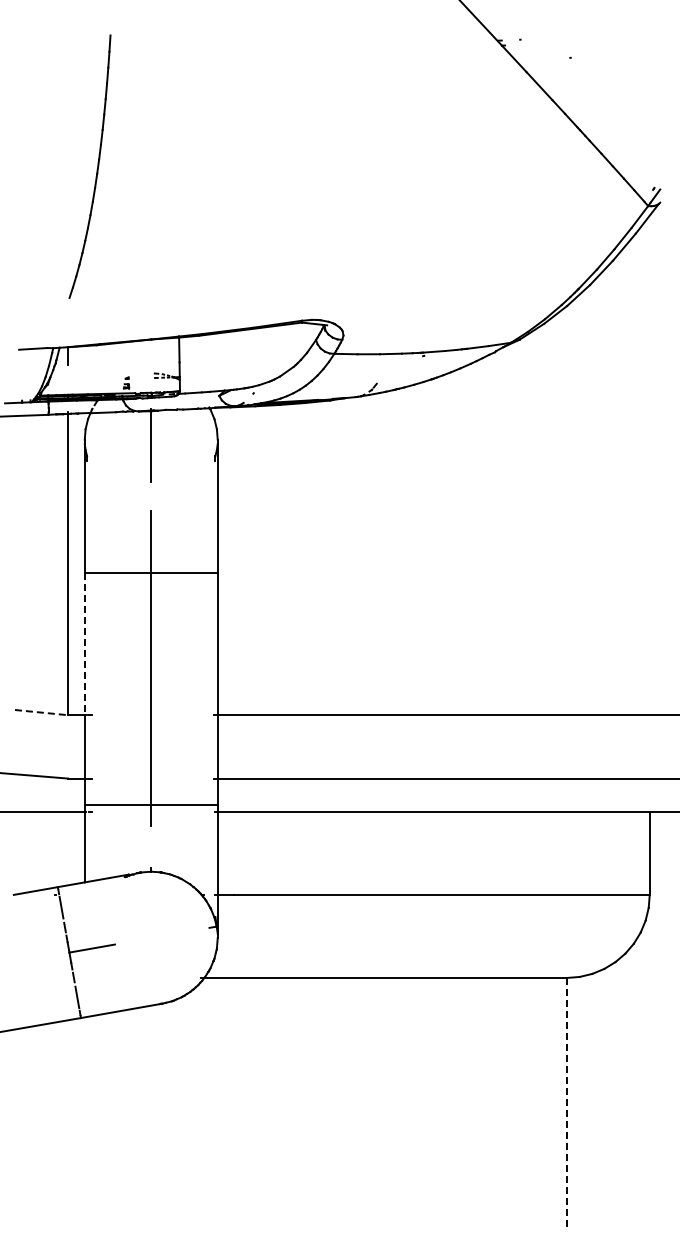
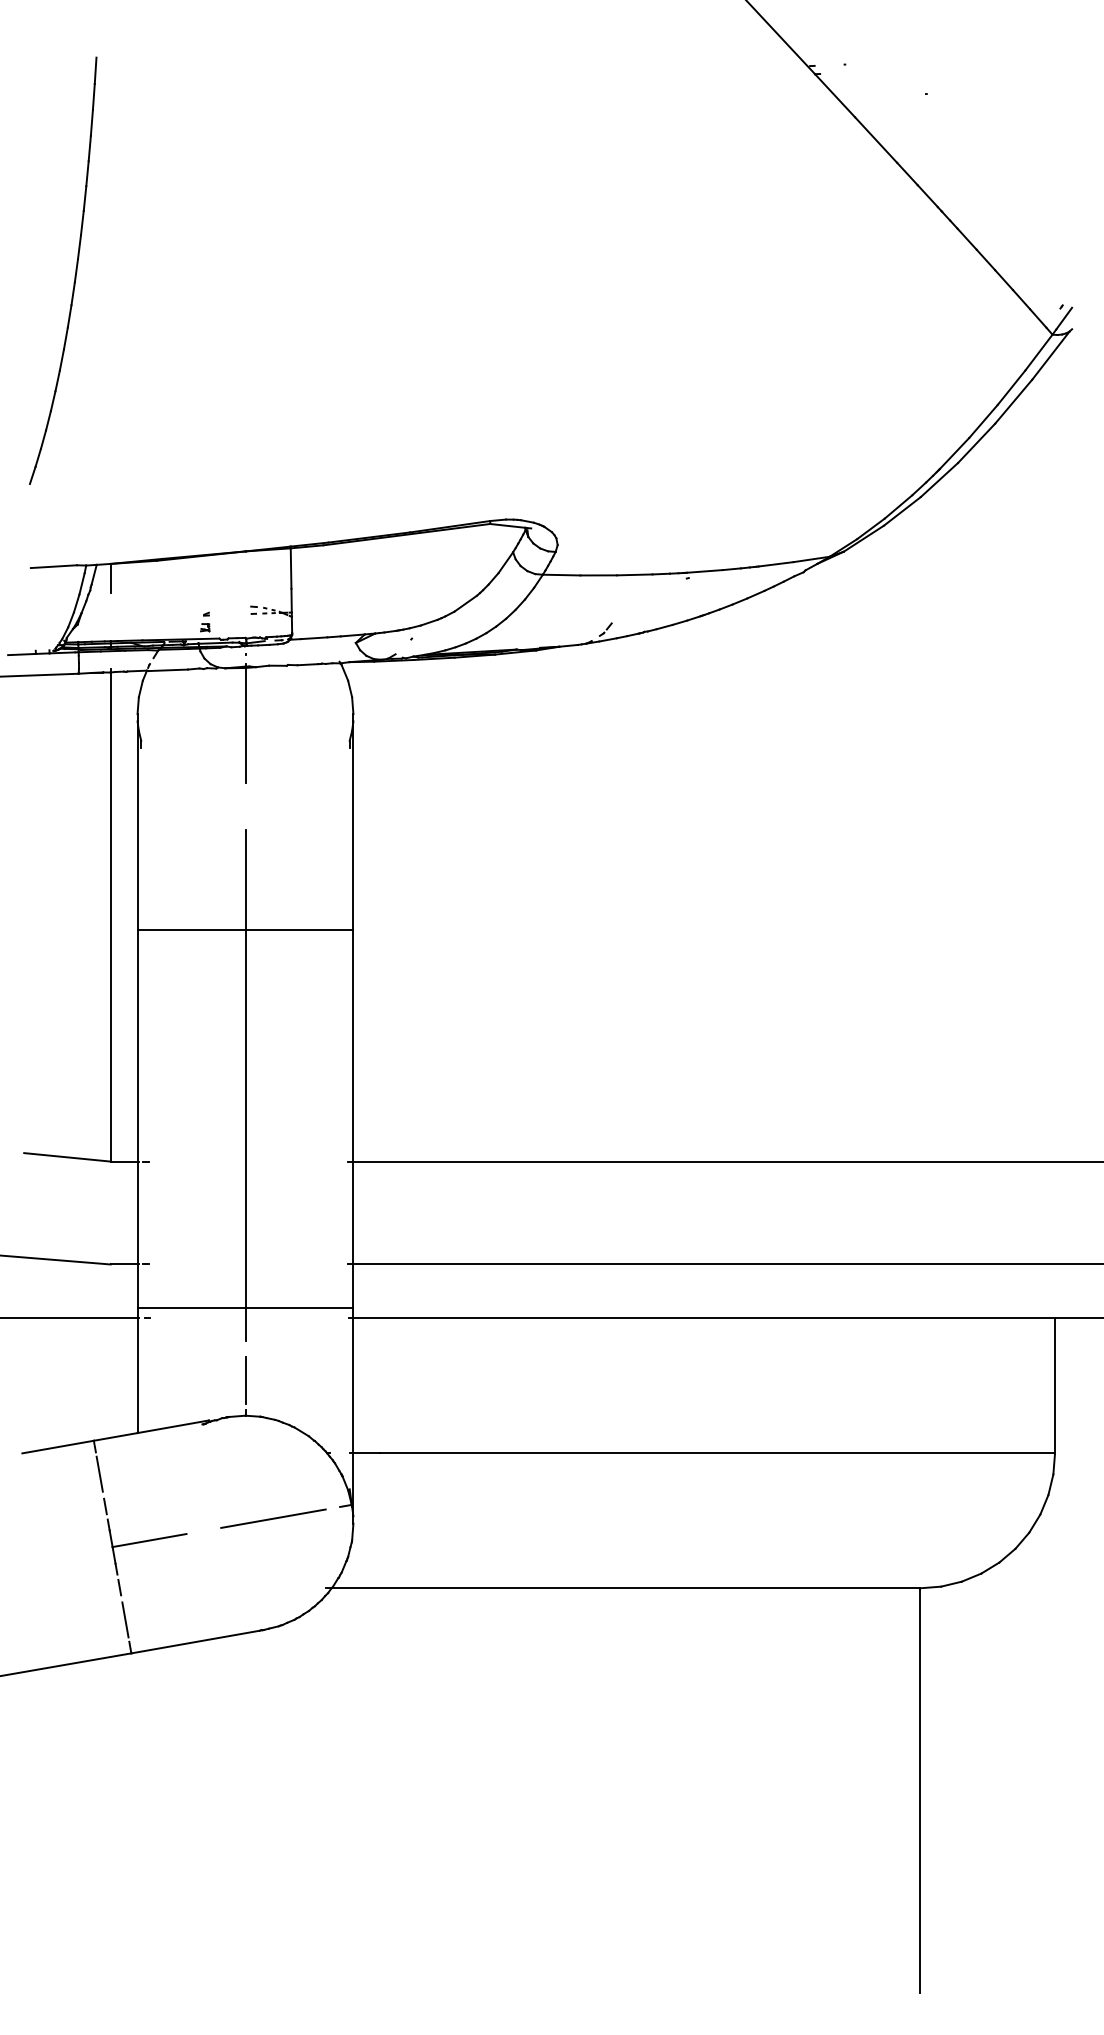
part: (96, 169) -> (73, 275), moved
line: (84, 644) -> (137, 1046), dashed -> solid
line: (41, 712) -> (67, 1157), dashed -> solid
line: (151, 849) -> (245, 1379), added
line: (168, 934) -> (273, 1517), added
line: (566, 1102) -> (919, 1790), dashed -> solid

